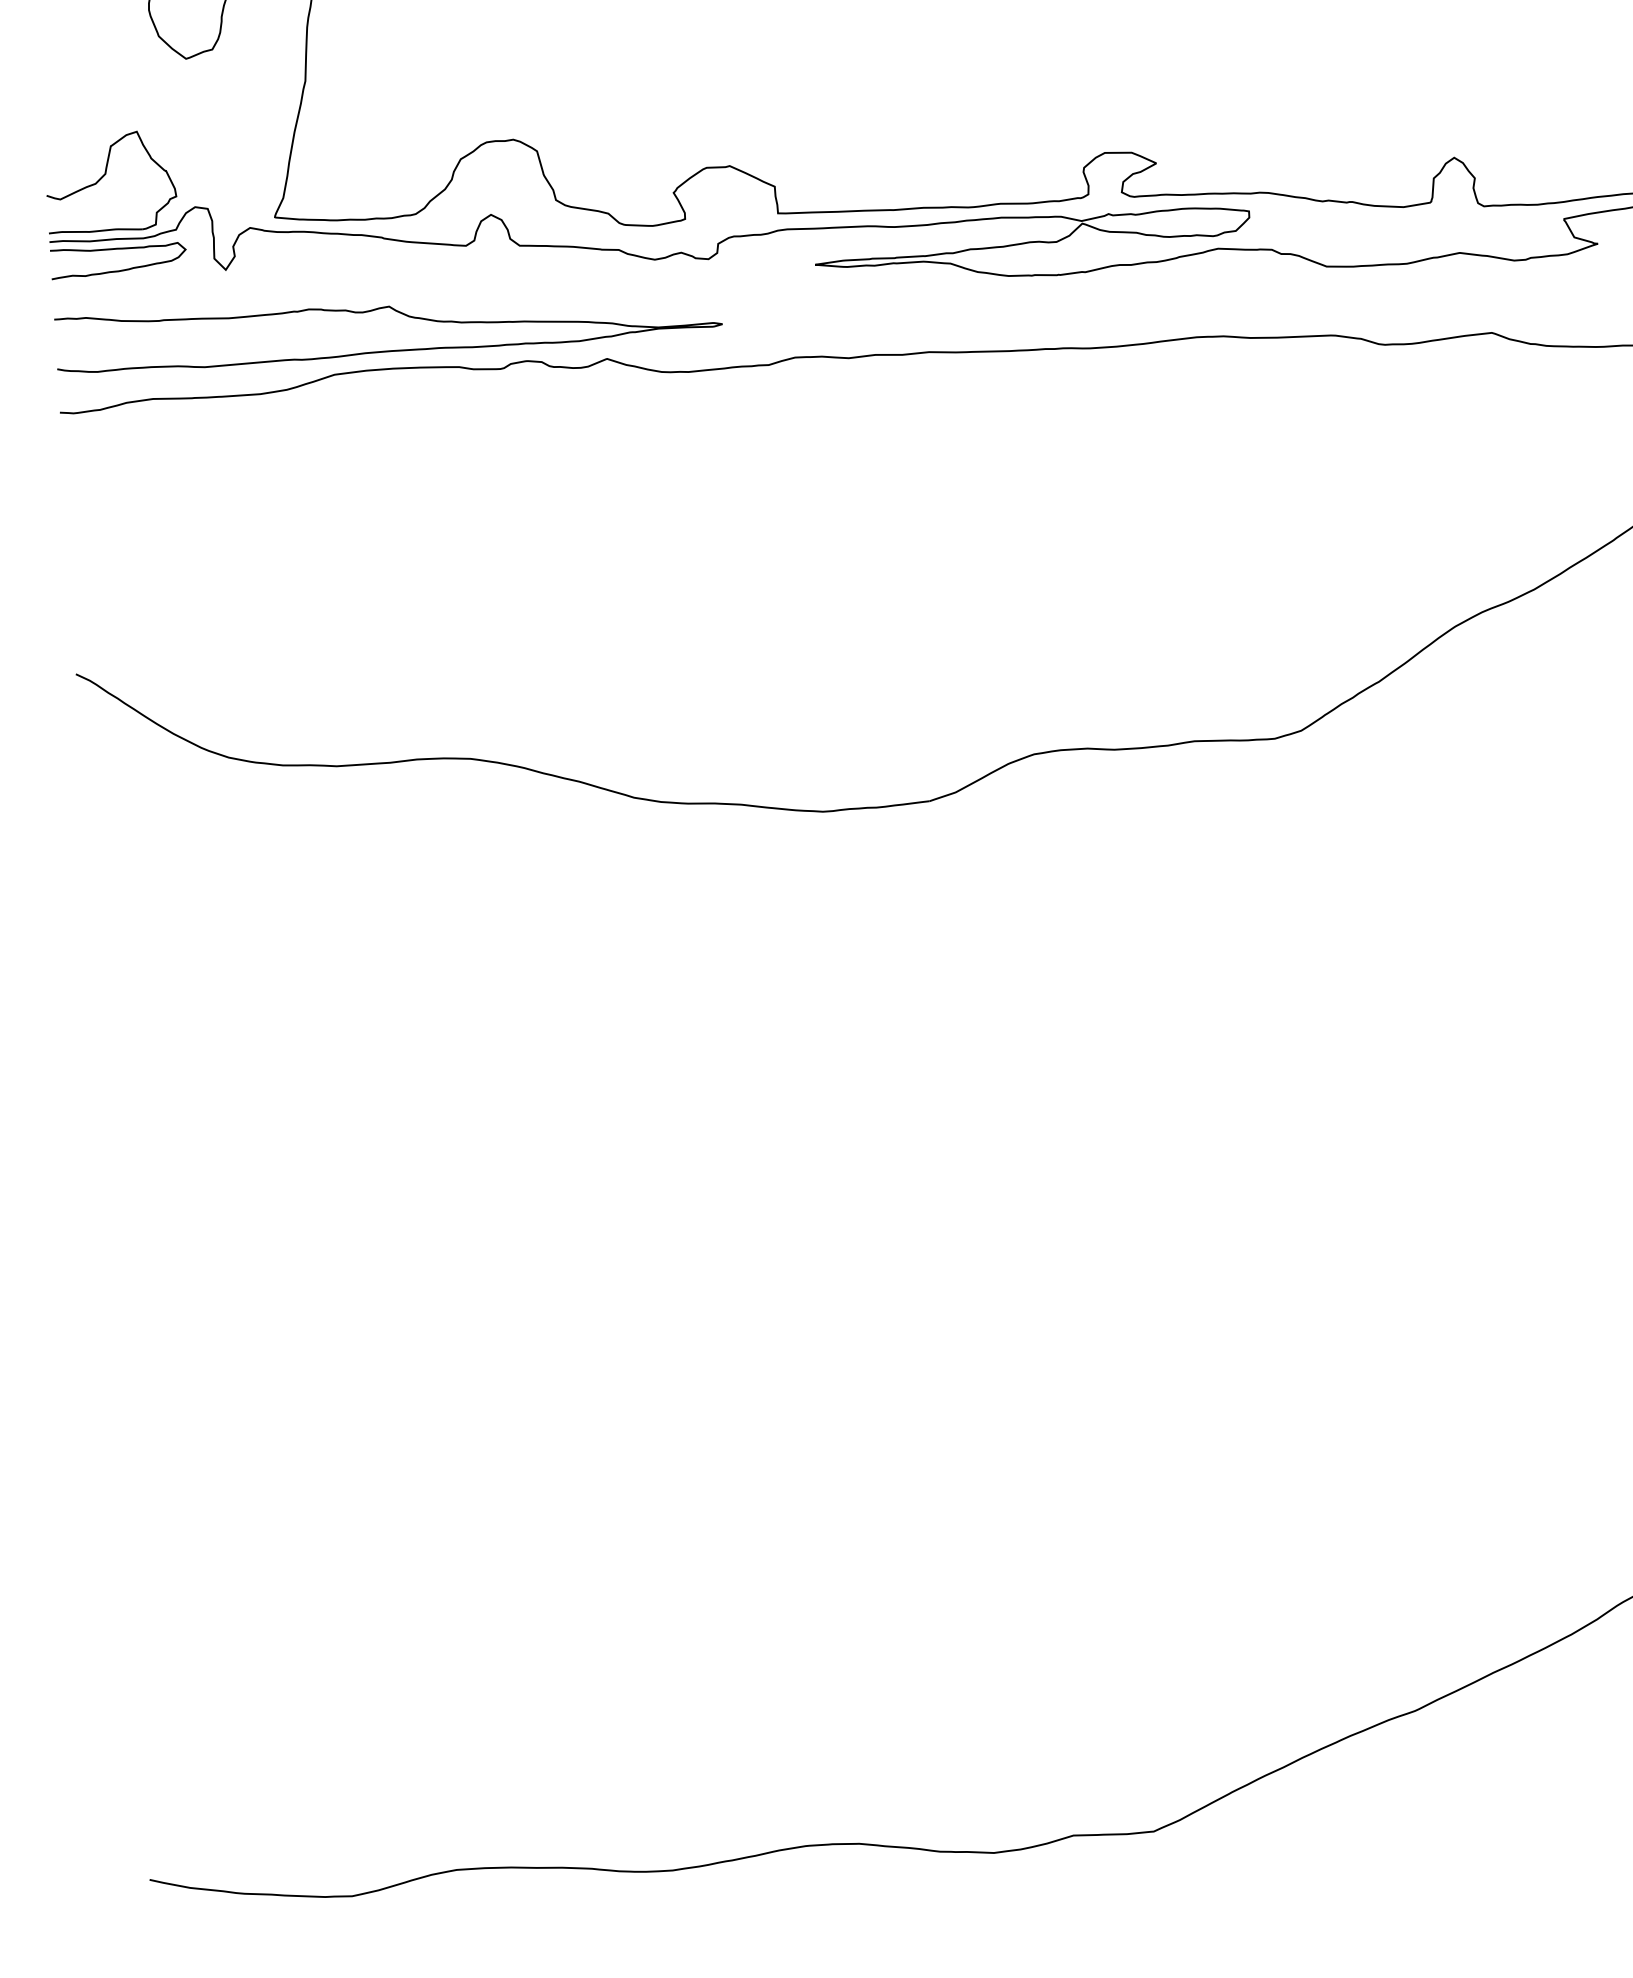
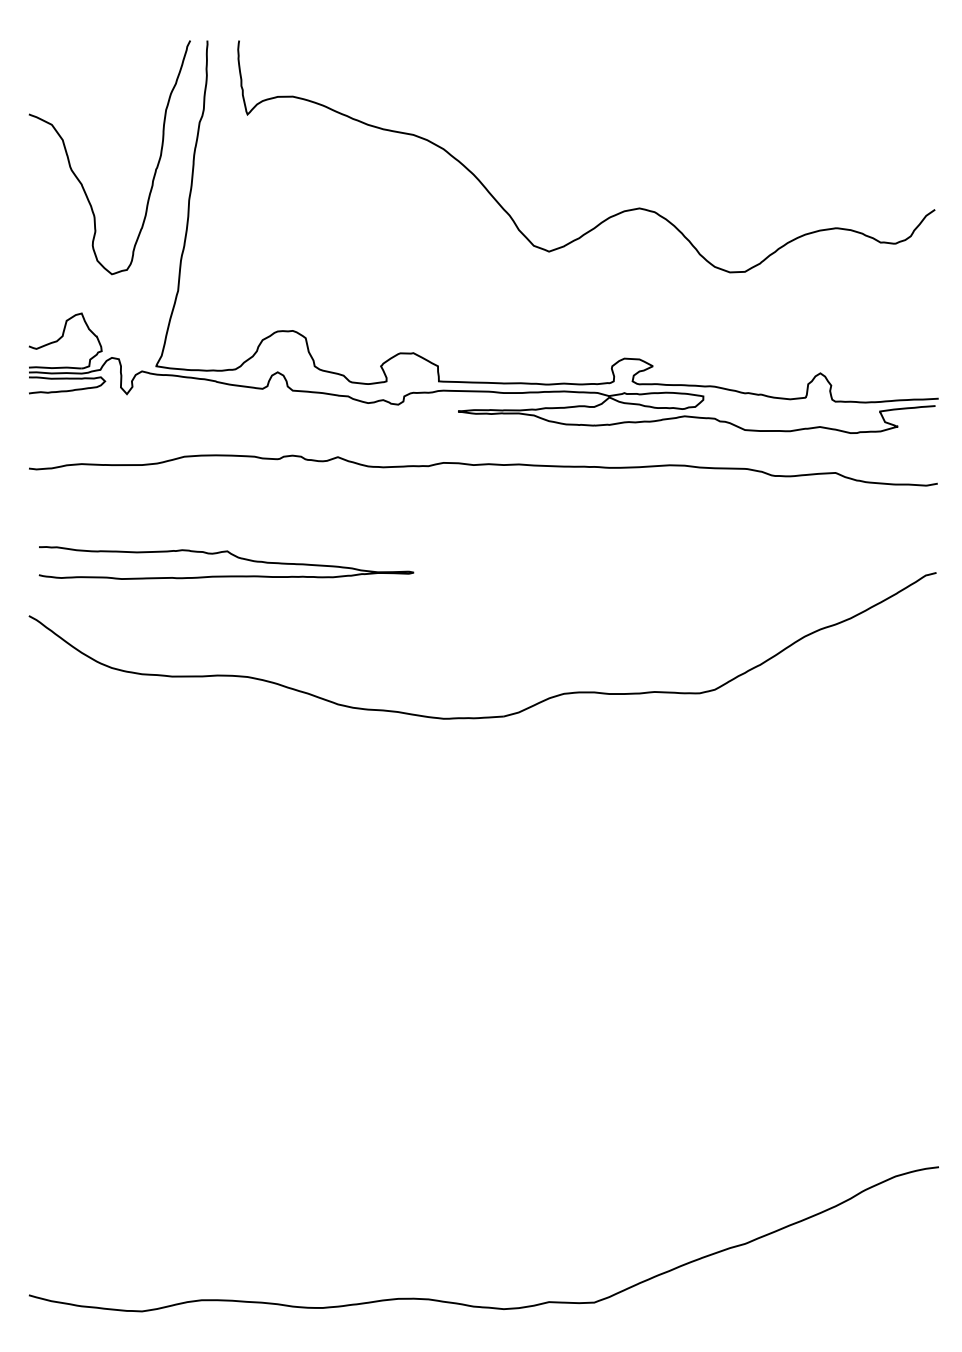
curve: (396, 313) -> (231, 555), moved

